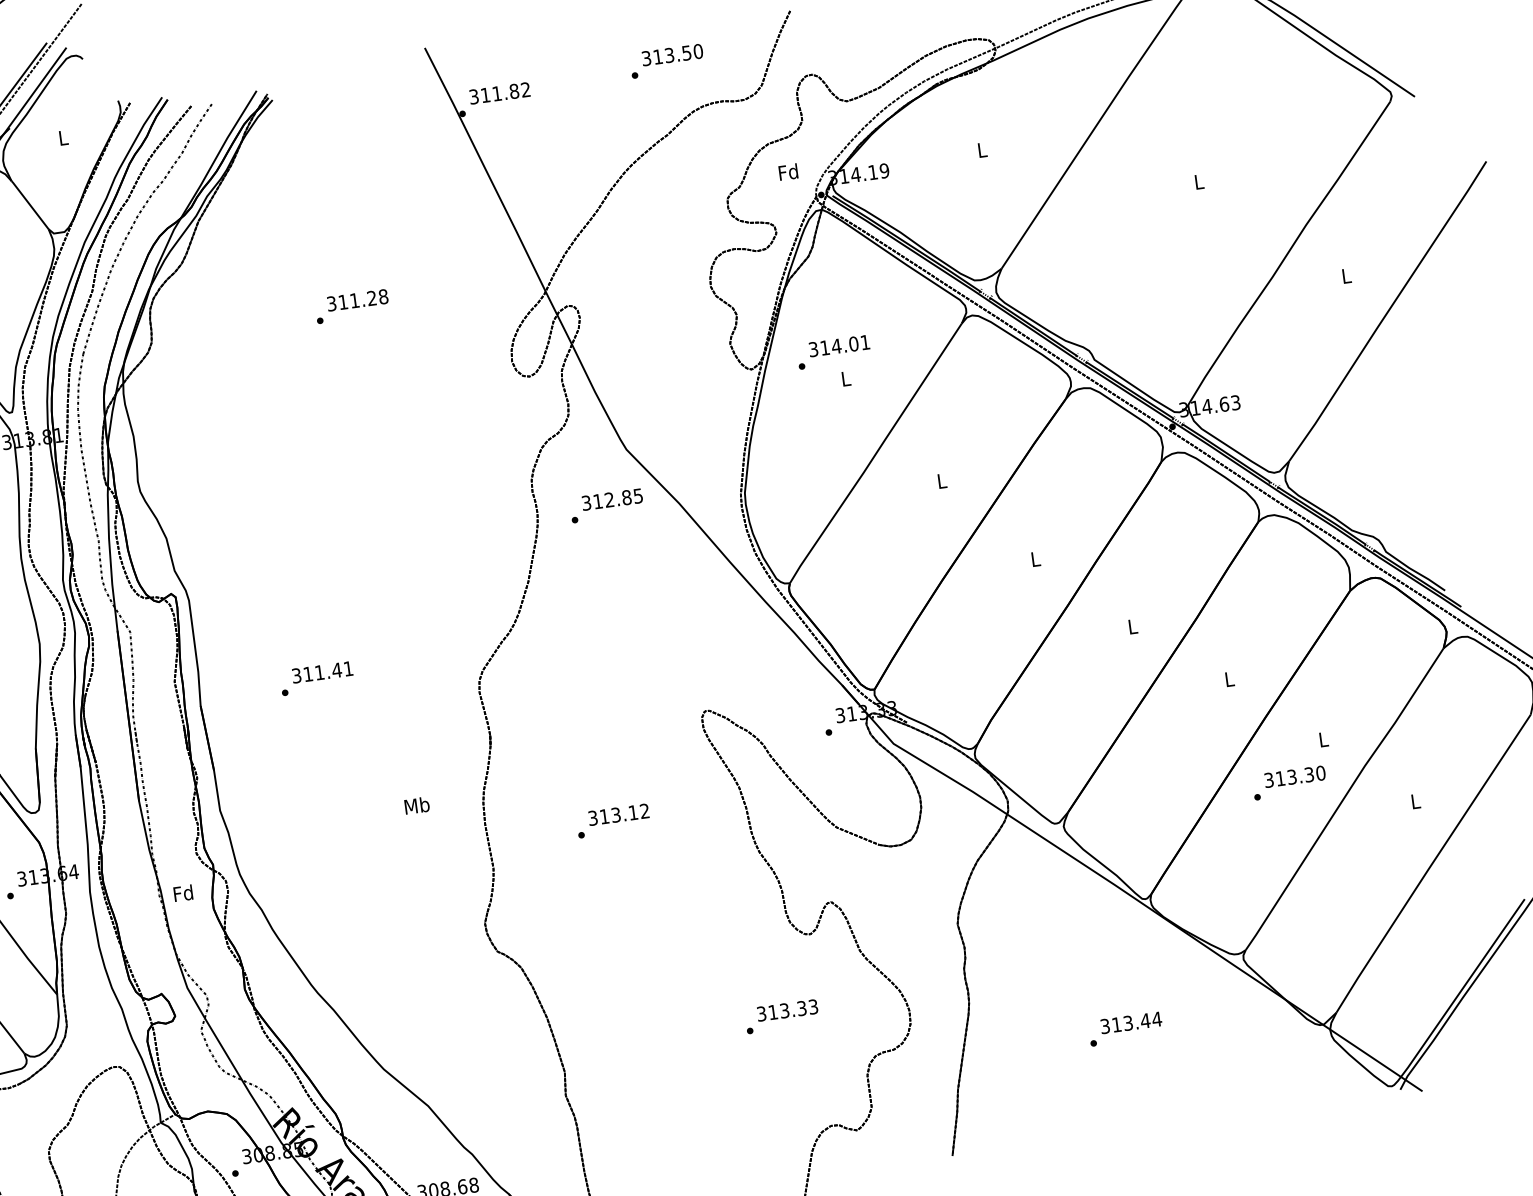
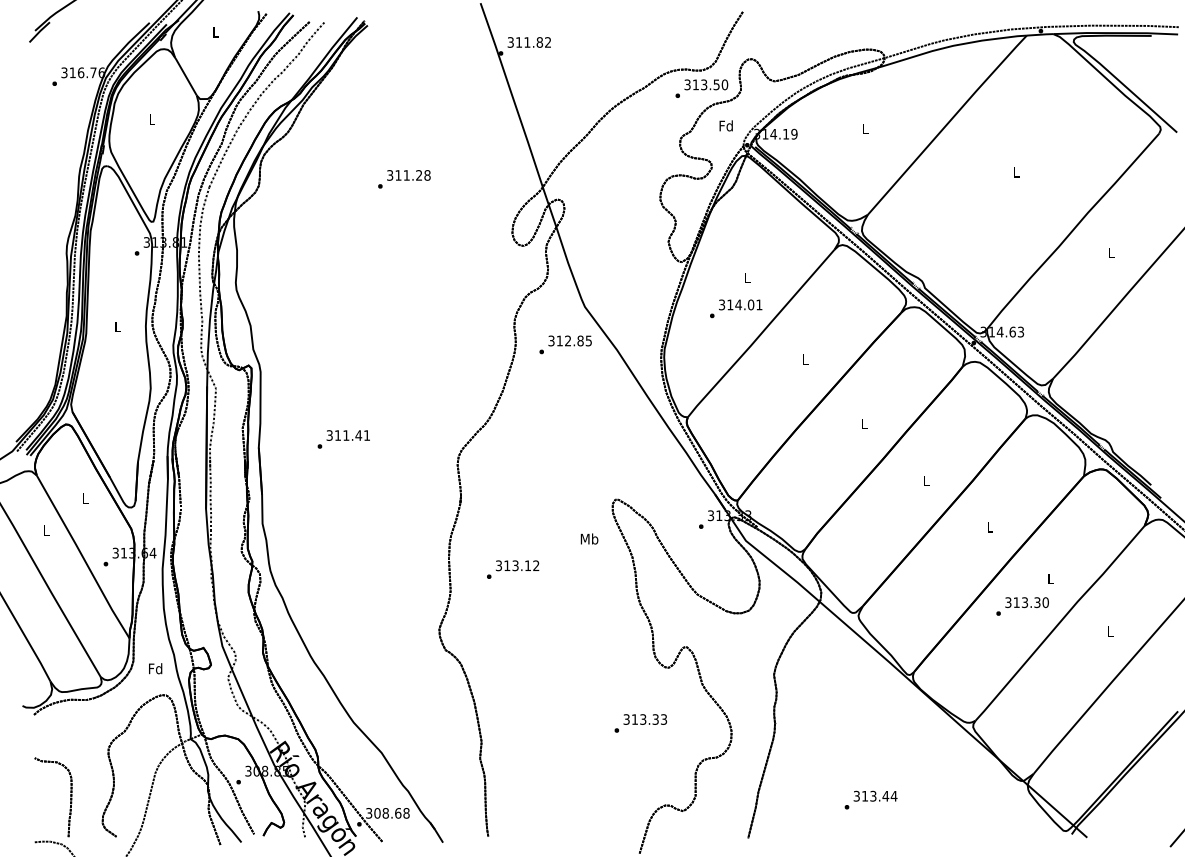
text: (666, 60) -> (701, 88), moved
text: (834, 351) -> (736, 308), moved
text: (416, 804) -> (589, 538), moved
text: (613, 820) -> (513, 569), moved
text: (183, 892) -> (155, 668), moved
text: (1124, 1028) -> (870, 799), moved

